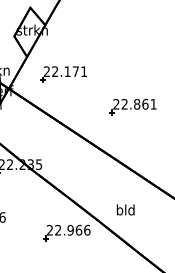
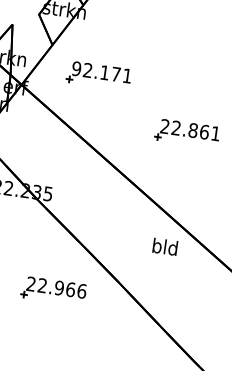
text: (46, 71) -> (76, 68), 22.171 -> 92.171
text: (125, 209) -> (165, 246), moved
part: (66, 232) -> (53, 290), moved

